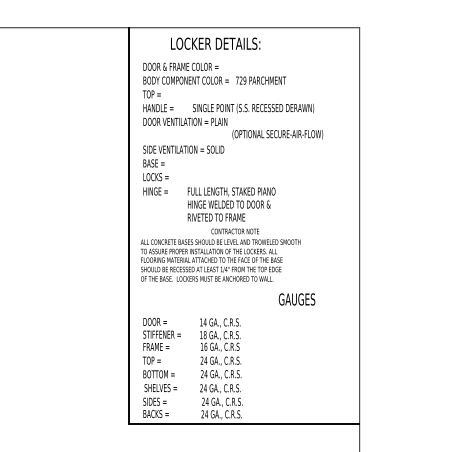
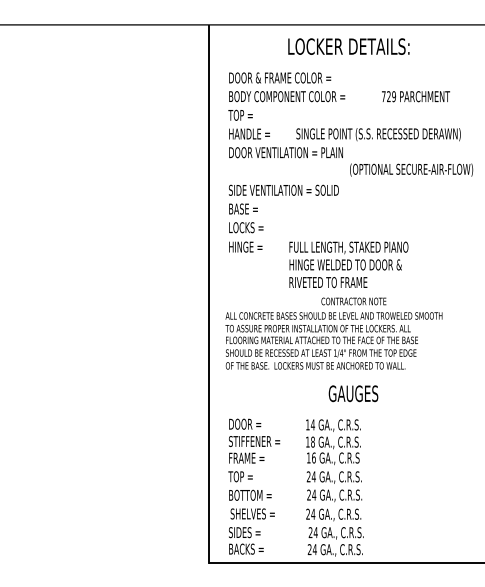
text: (215, 43) -> (348, 46), moved
text: (260, 80) -> (415, 96), moved
text: (296, 299) -> (352, 393), moved

